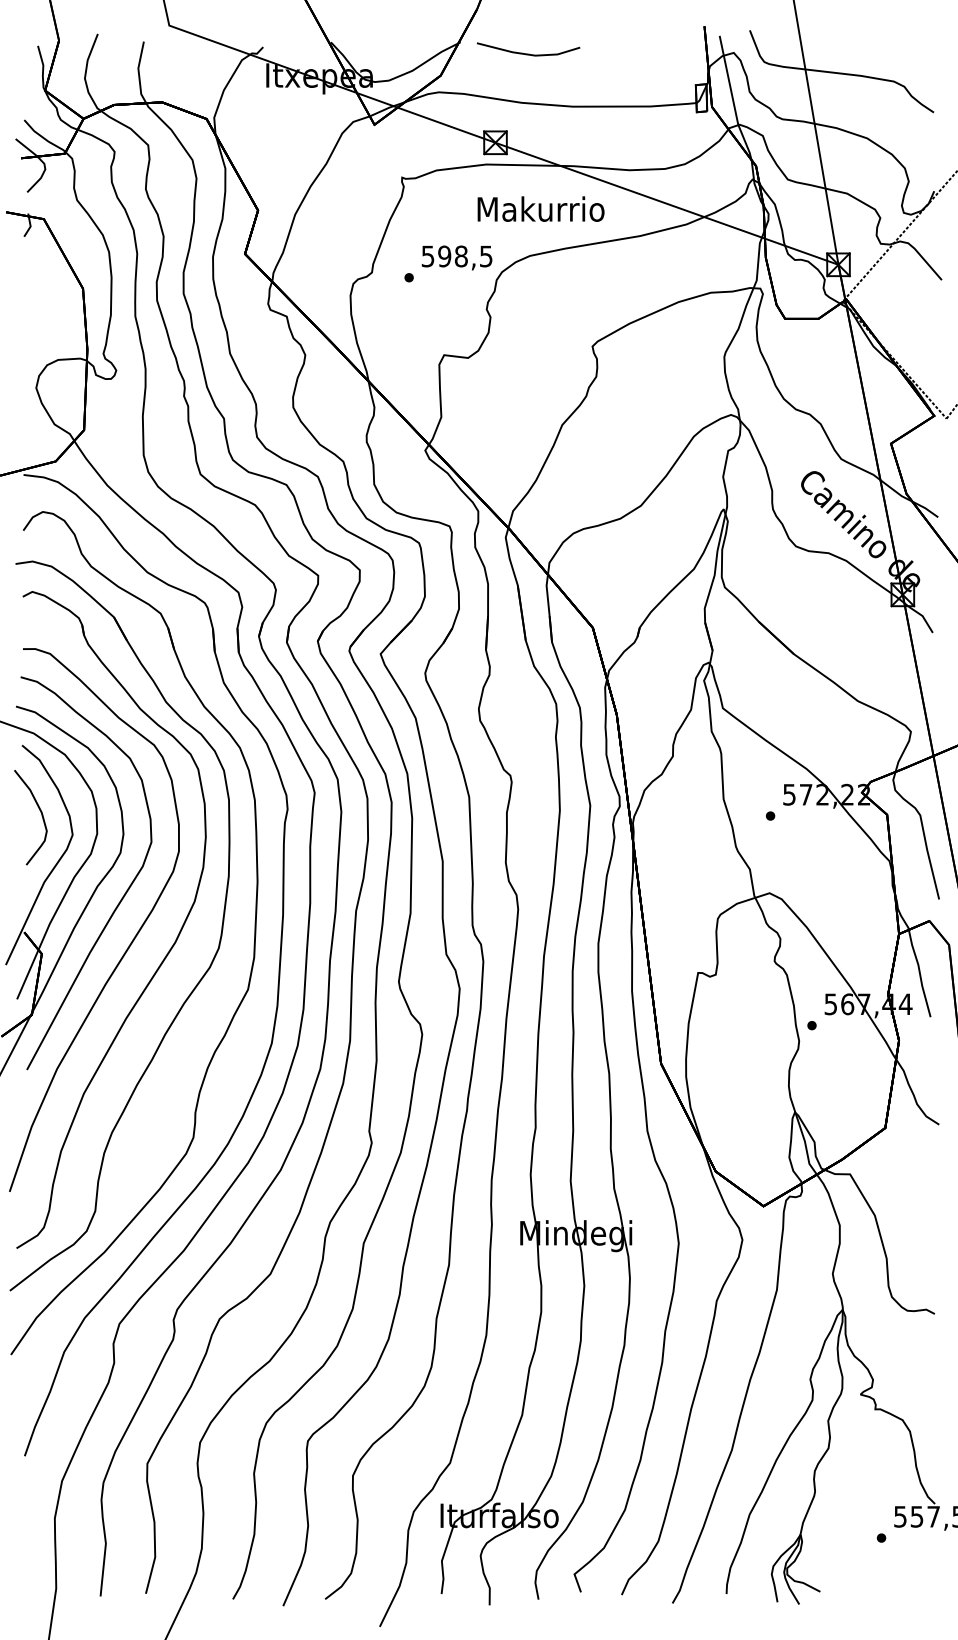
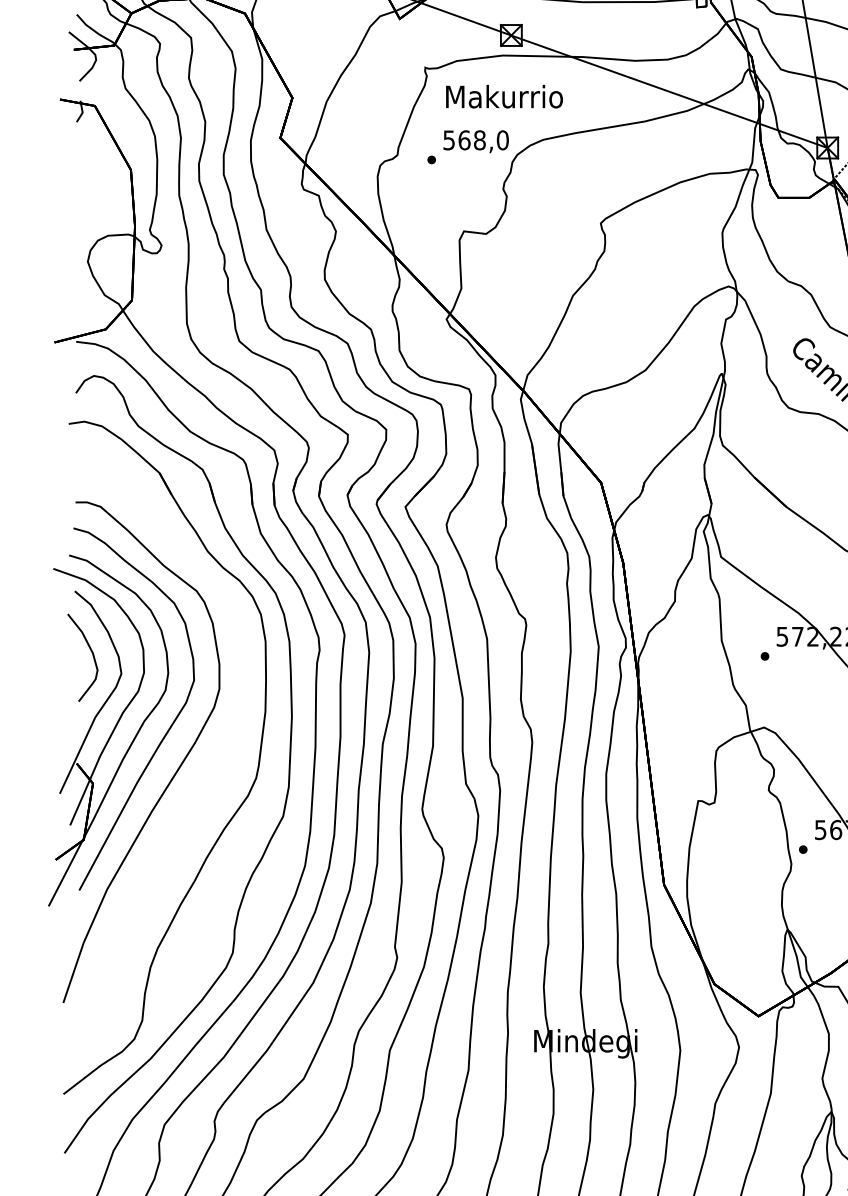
text: (540, 208) -> (503, 96), moved
text: (465, 256) -> (483, 140), 598,5 -> 568,0
part: (165, 955) -> (207, 784), removed

